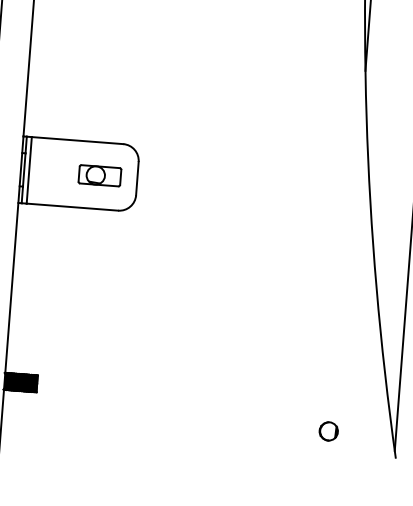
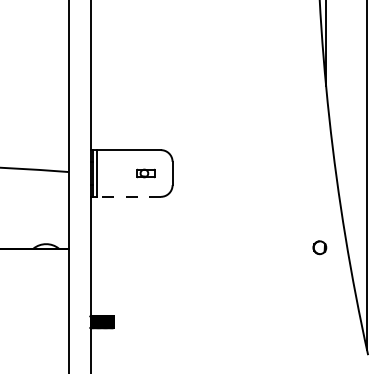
part: (98, 175) -> (145, 173), size x0.6
line: (72, 206) -> (128, 196), solid -> dashed
part: (328, 431) -> (319, 247), moved

